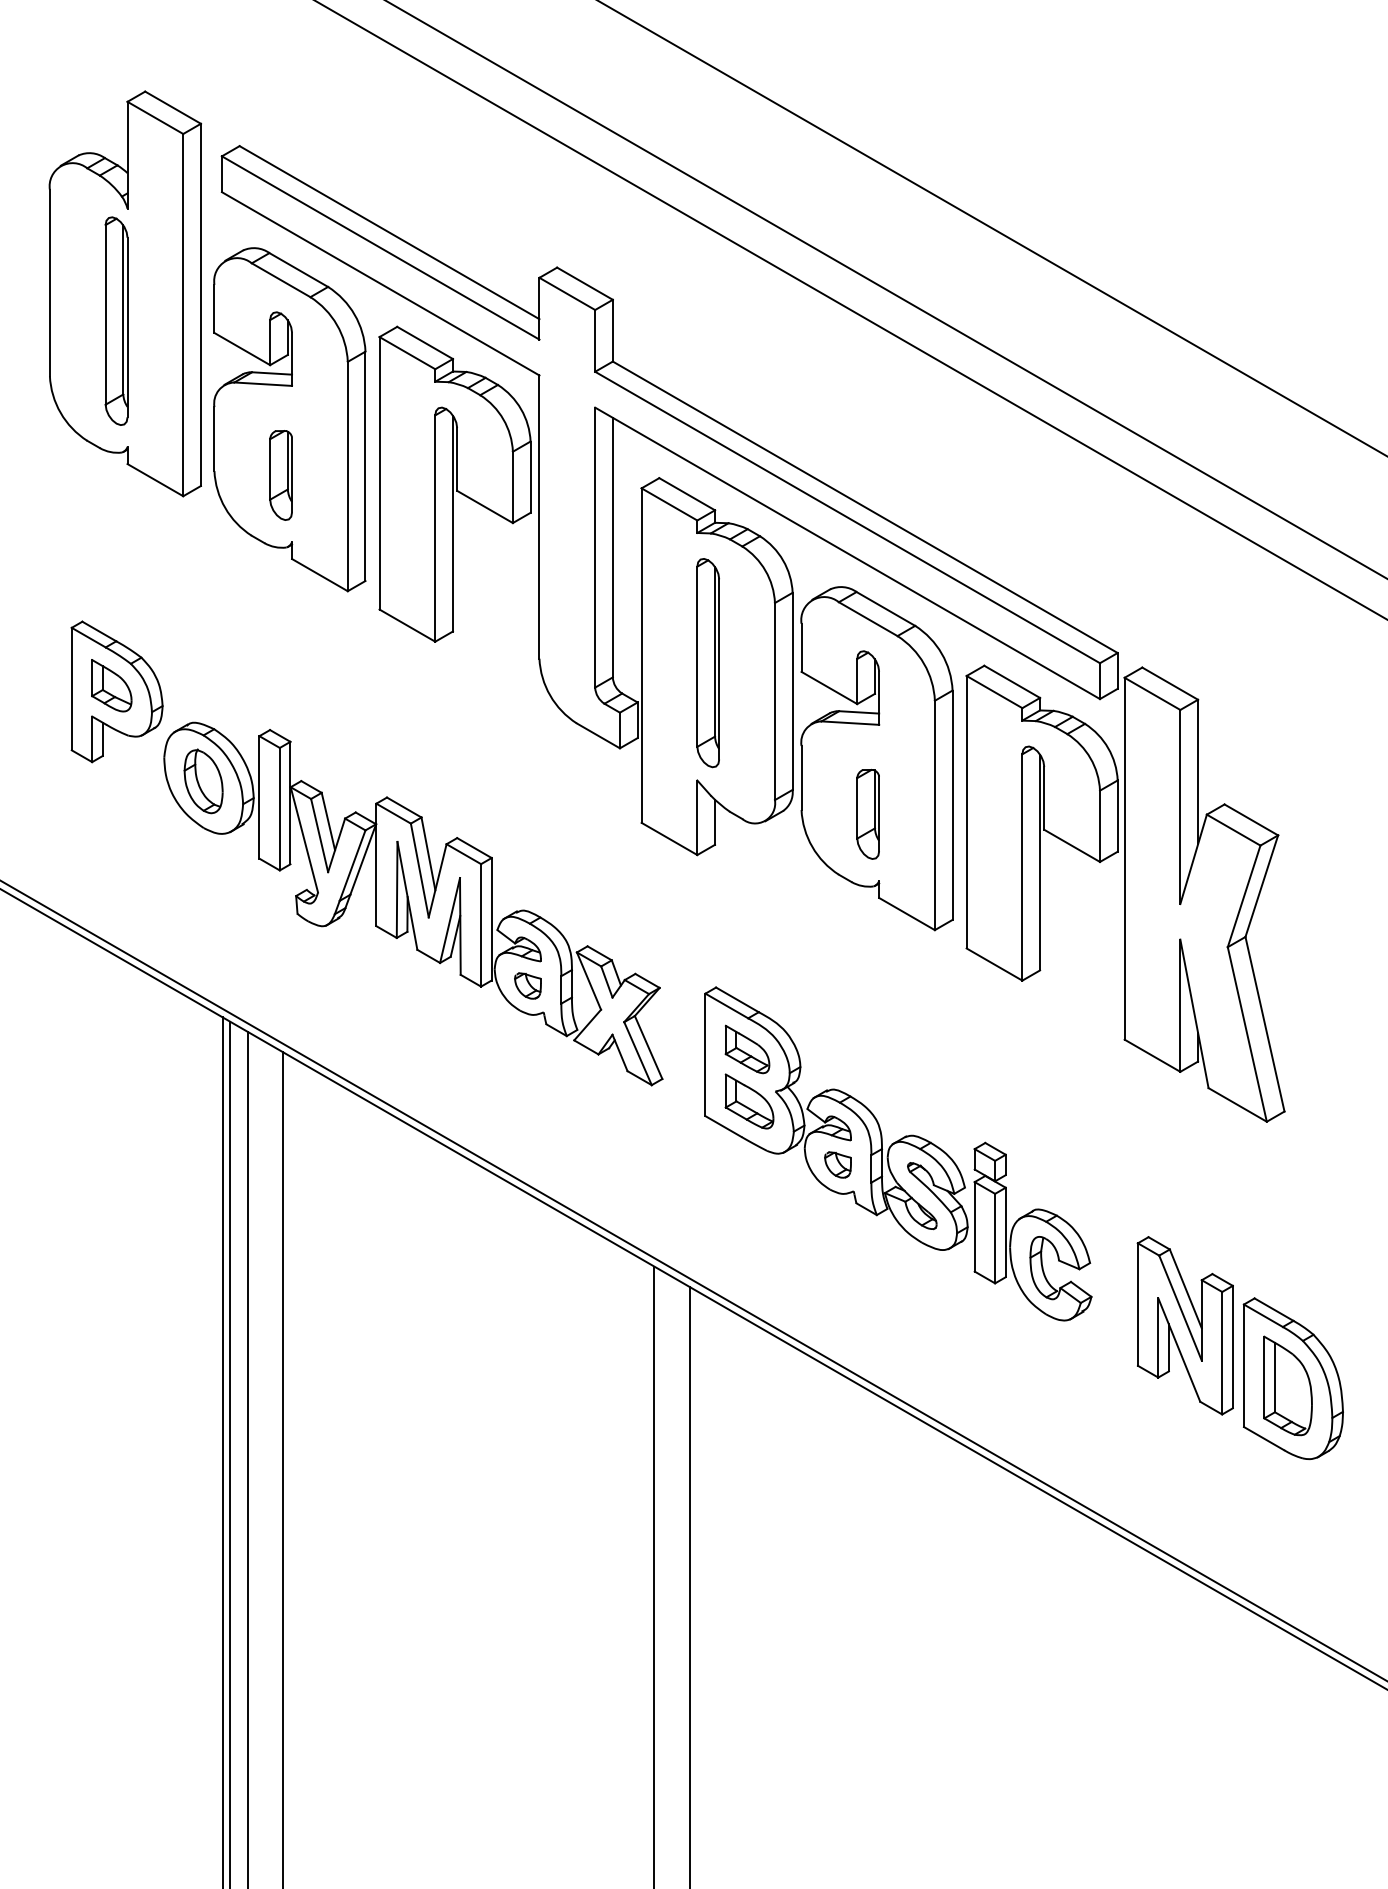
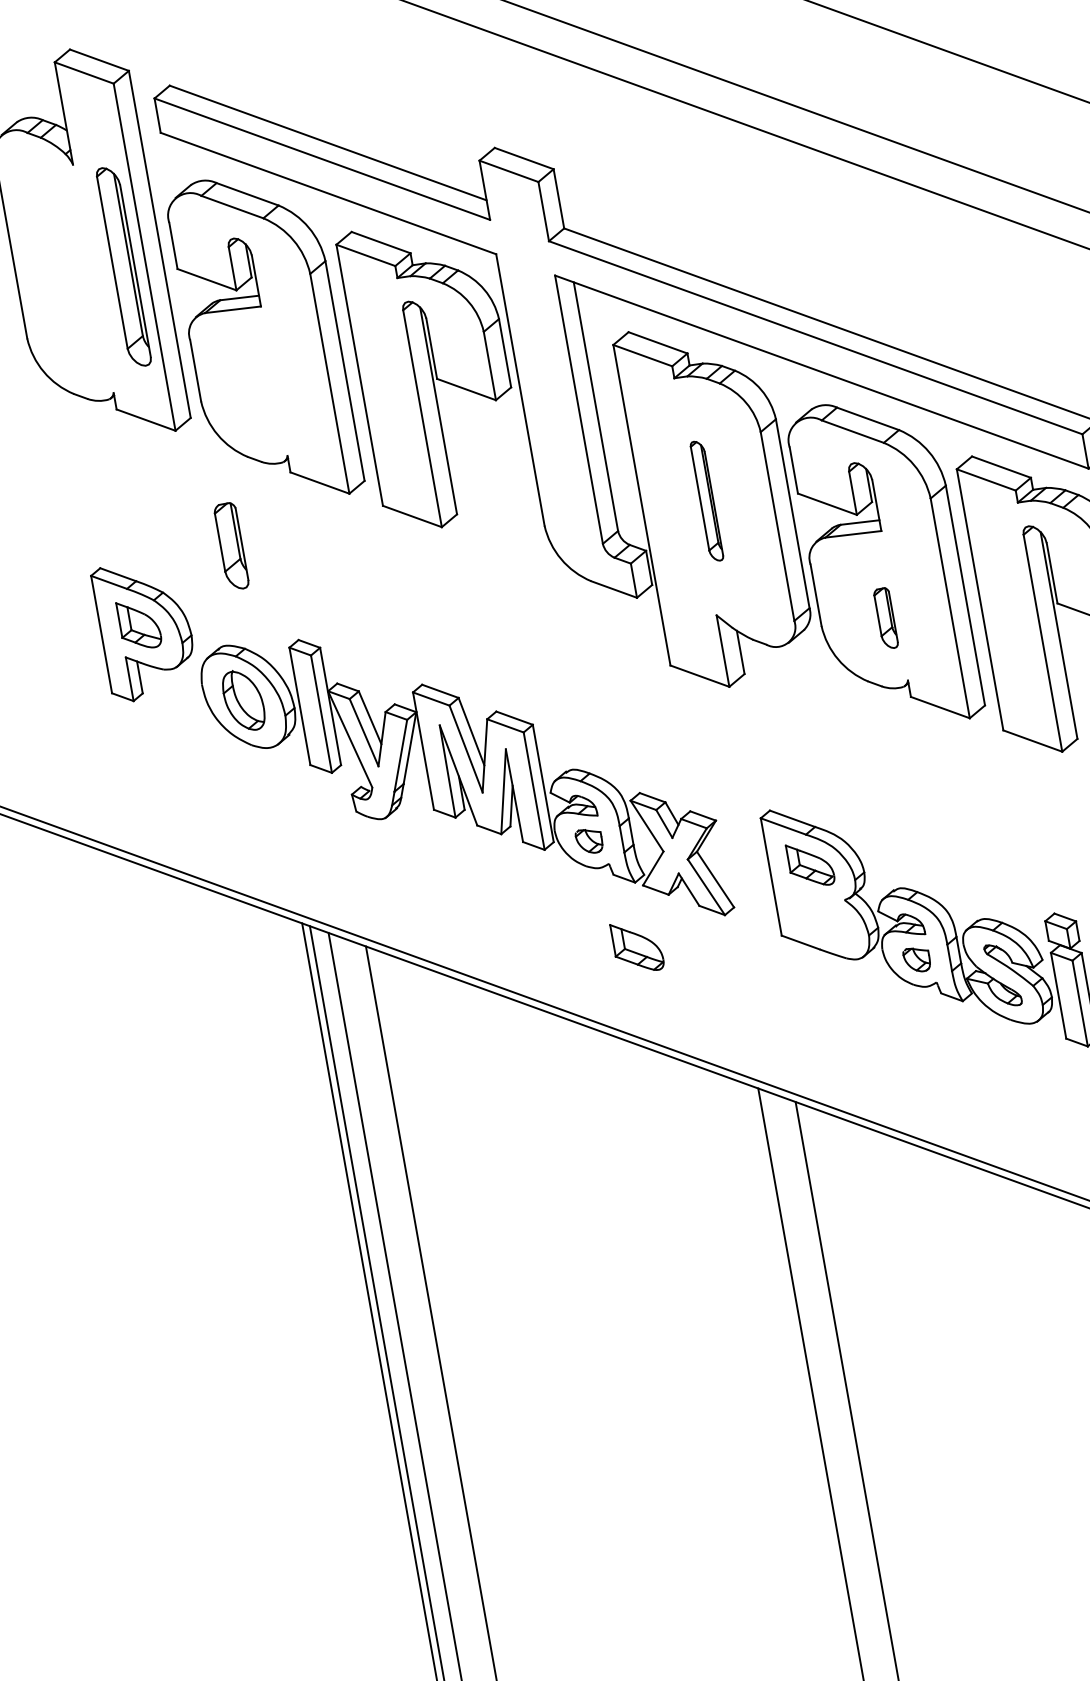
part: (116, 320) -> (123, 266), moved
part: (280, 475) -> (231, 546), moved
part: (707, 663) -> (706, 501), size x0.6
part: (867, 813) -> (885, 618), size x0.7
part: (749, 1101) -> (637, 946), moved

